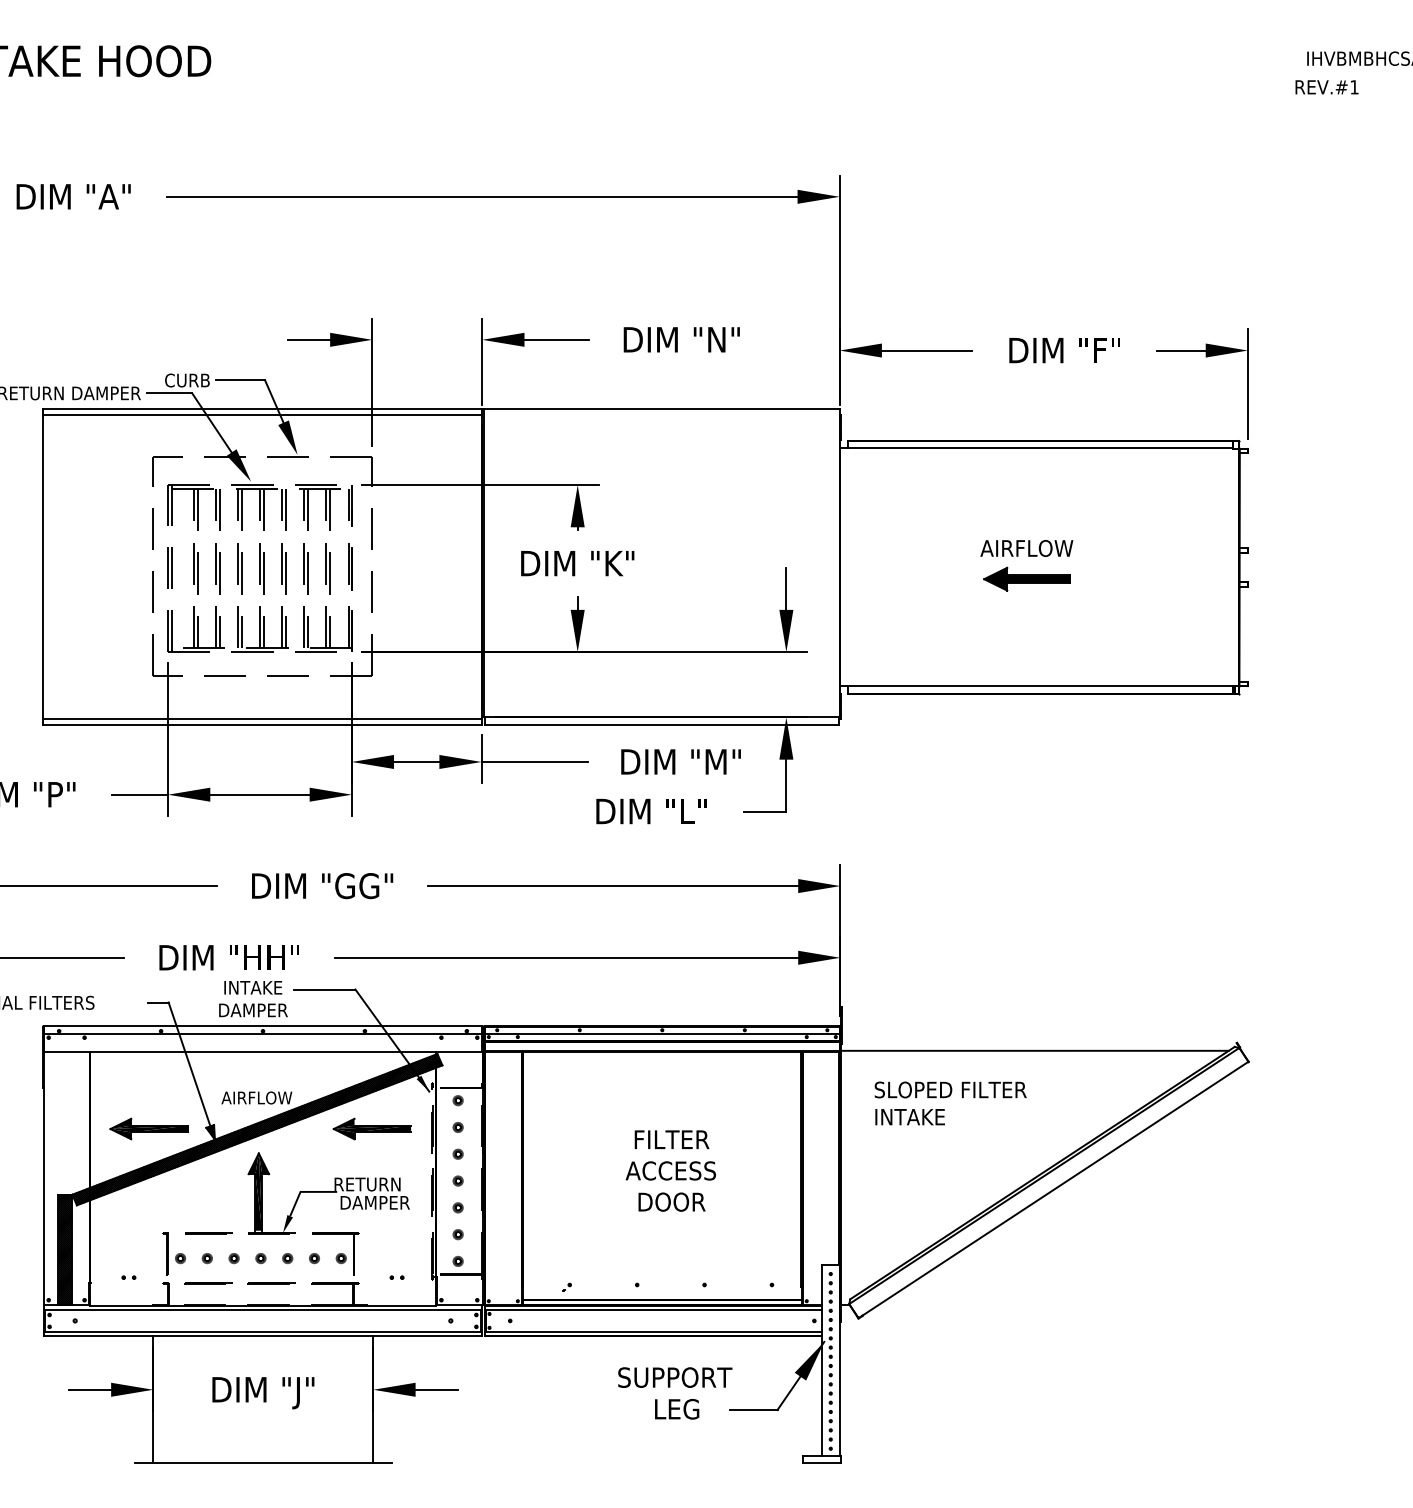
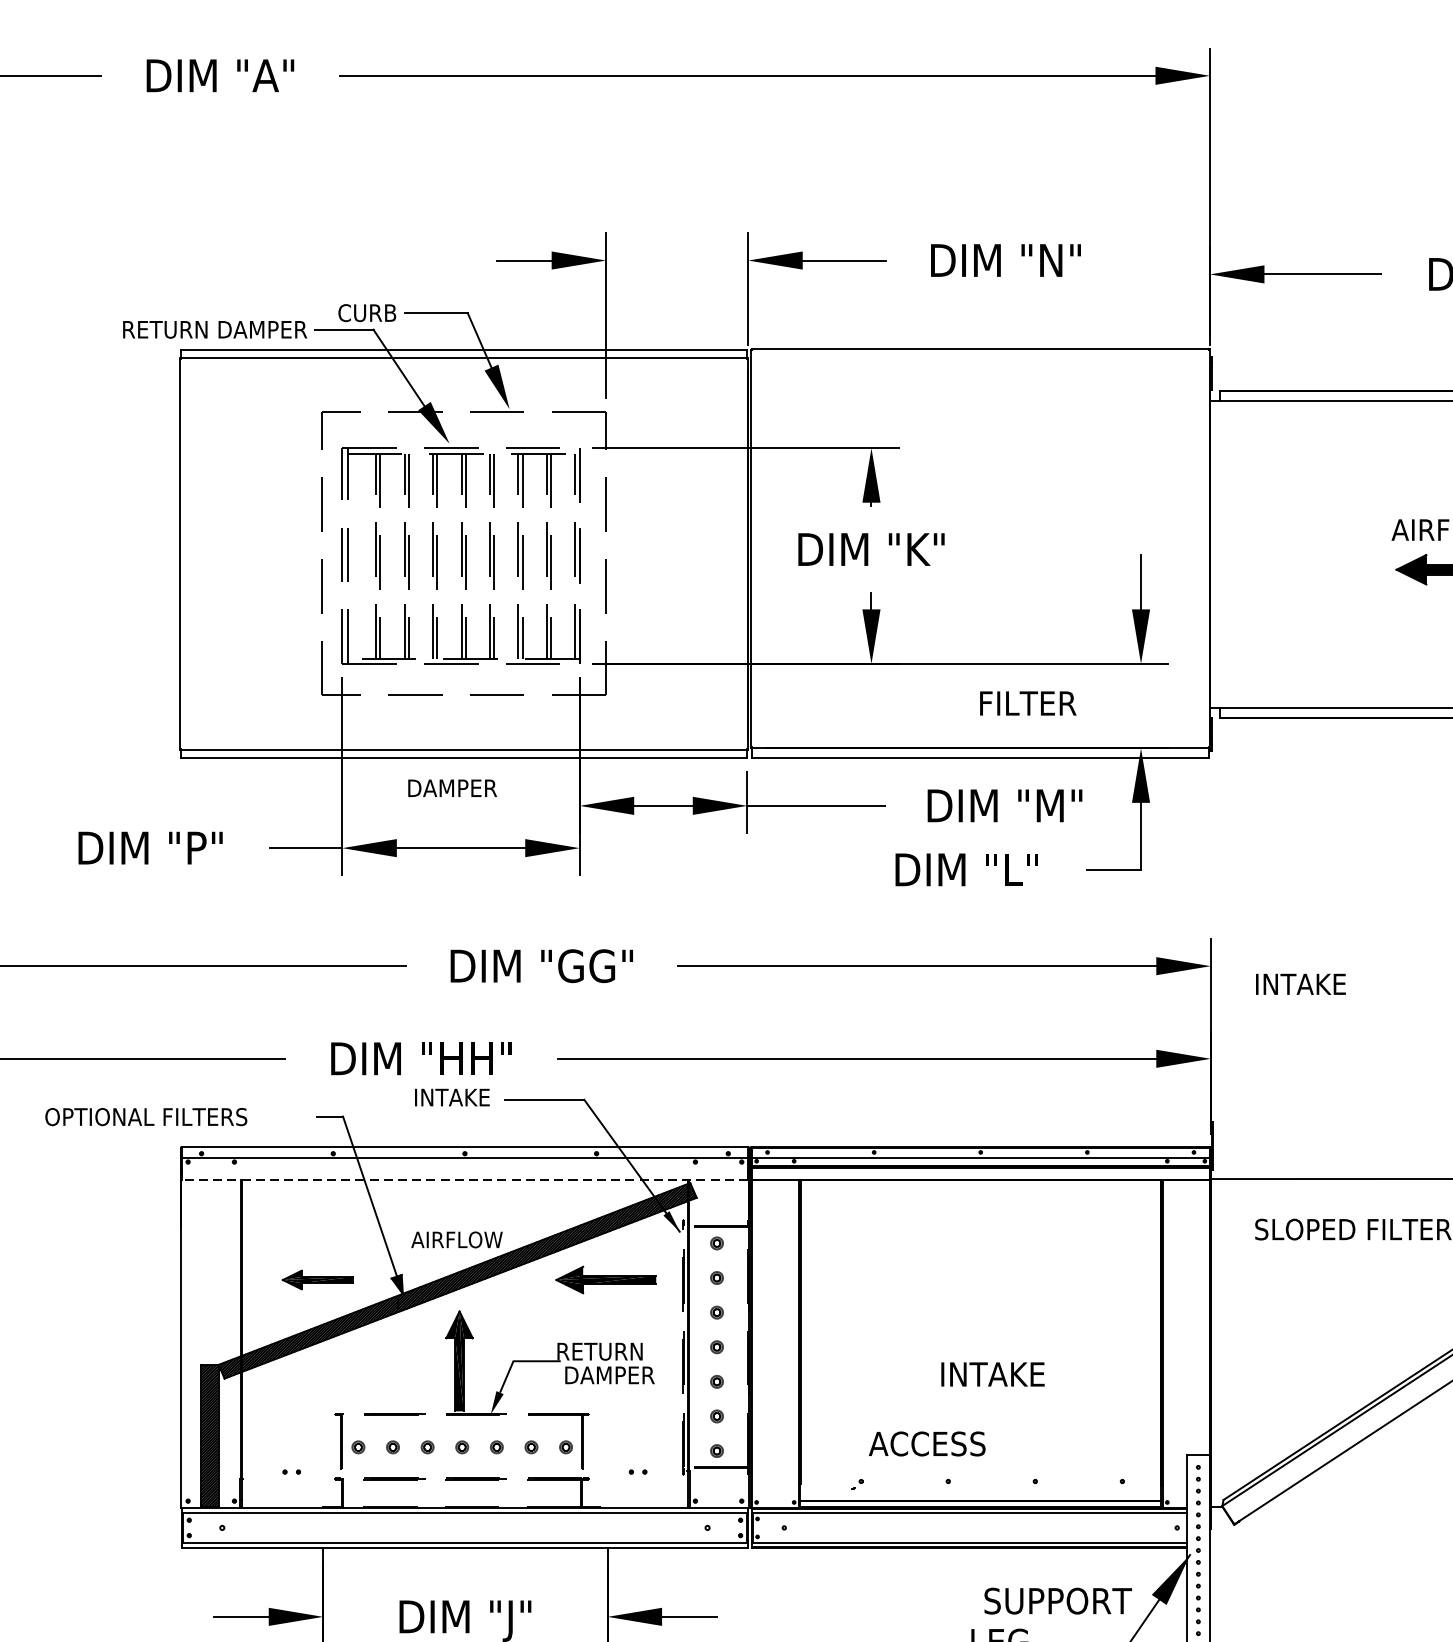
text: (253, 1010) -> (452, 788), moved
line: (262, 1051) -> (464, 1179), solid -> dashed
text: (909, 1117) -> (1300, 984), moved
part: (148, 1128) -> (317, 1279), size x0.7
text: (671, 1139) -> (1027, 703), moved
text: (670, 1170) -> (926, 1443), moved
text: (671, 1201) -> (992, 1373), DOOR -> INTAKE
text: (675, 1377) -> (1058, 1601), moved

